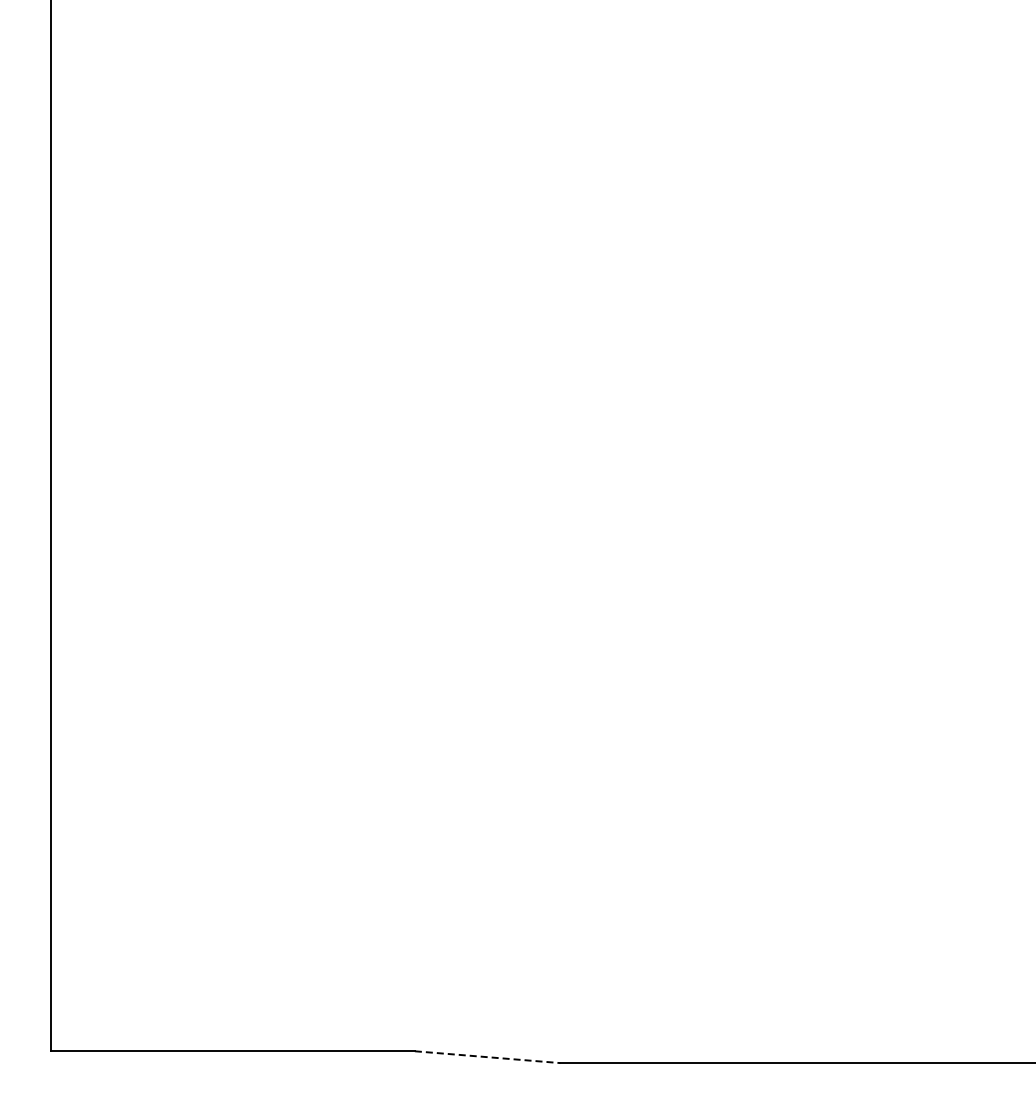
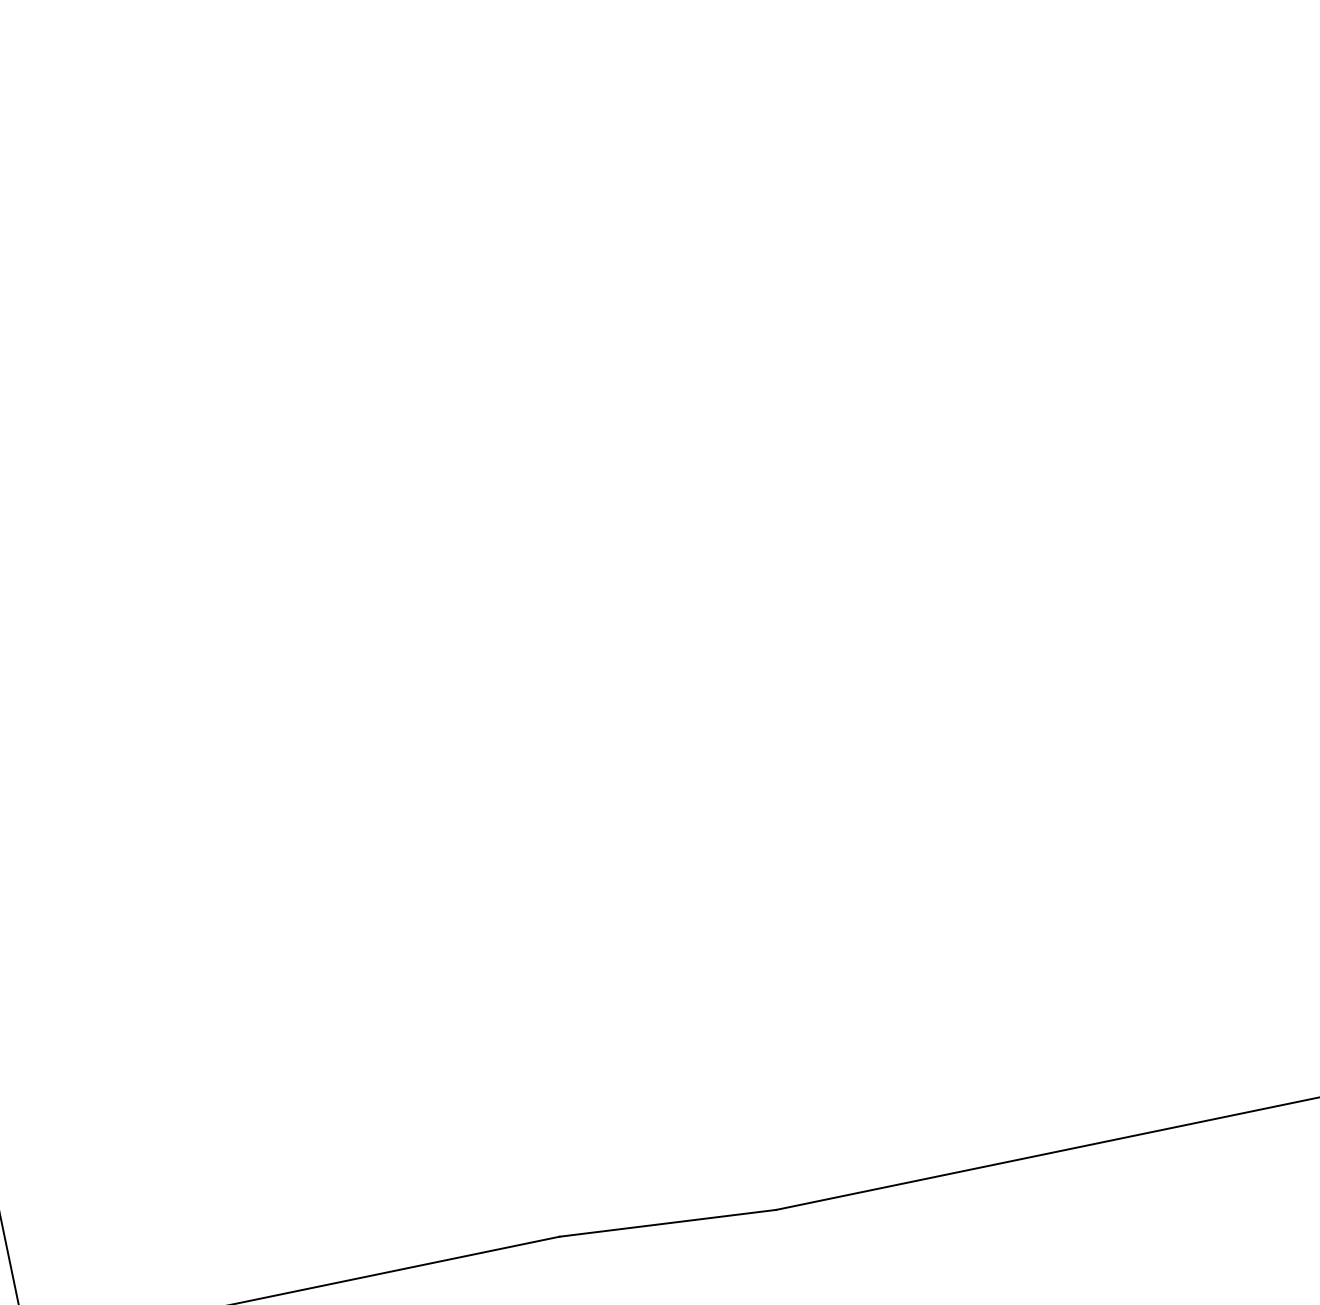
line: (487, 1057) -> (667, 1223), dashed -> solid

